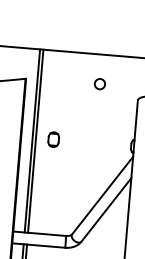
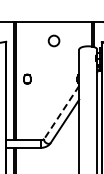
circle: (99, 84) -> (53, 41), size x1.6
line: (102, 195) -> (61, 112), solid -> dashed

